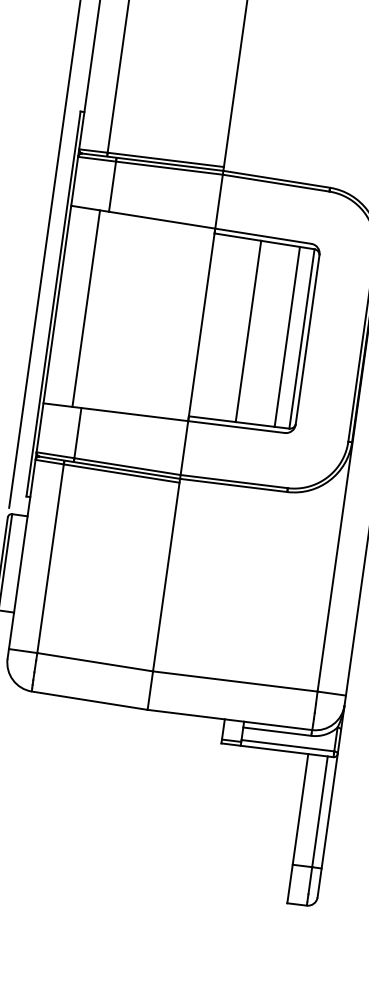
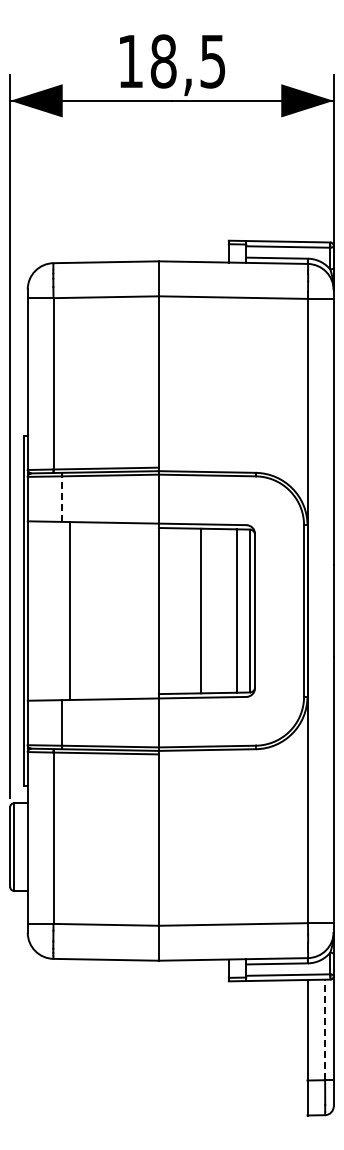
line: (112, 187) -> (62, 499), solid -> dashed
line: (85, 307) -> (69, 610), moved
line: (320, 811) -> (325, 1029), solid -> dashed

